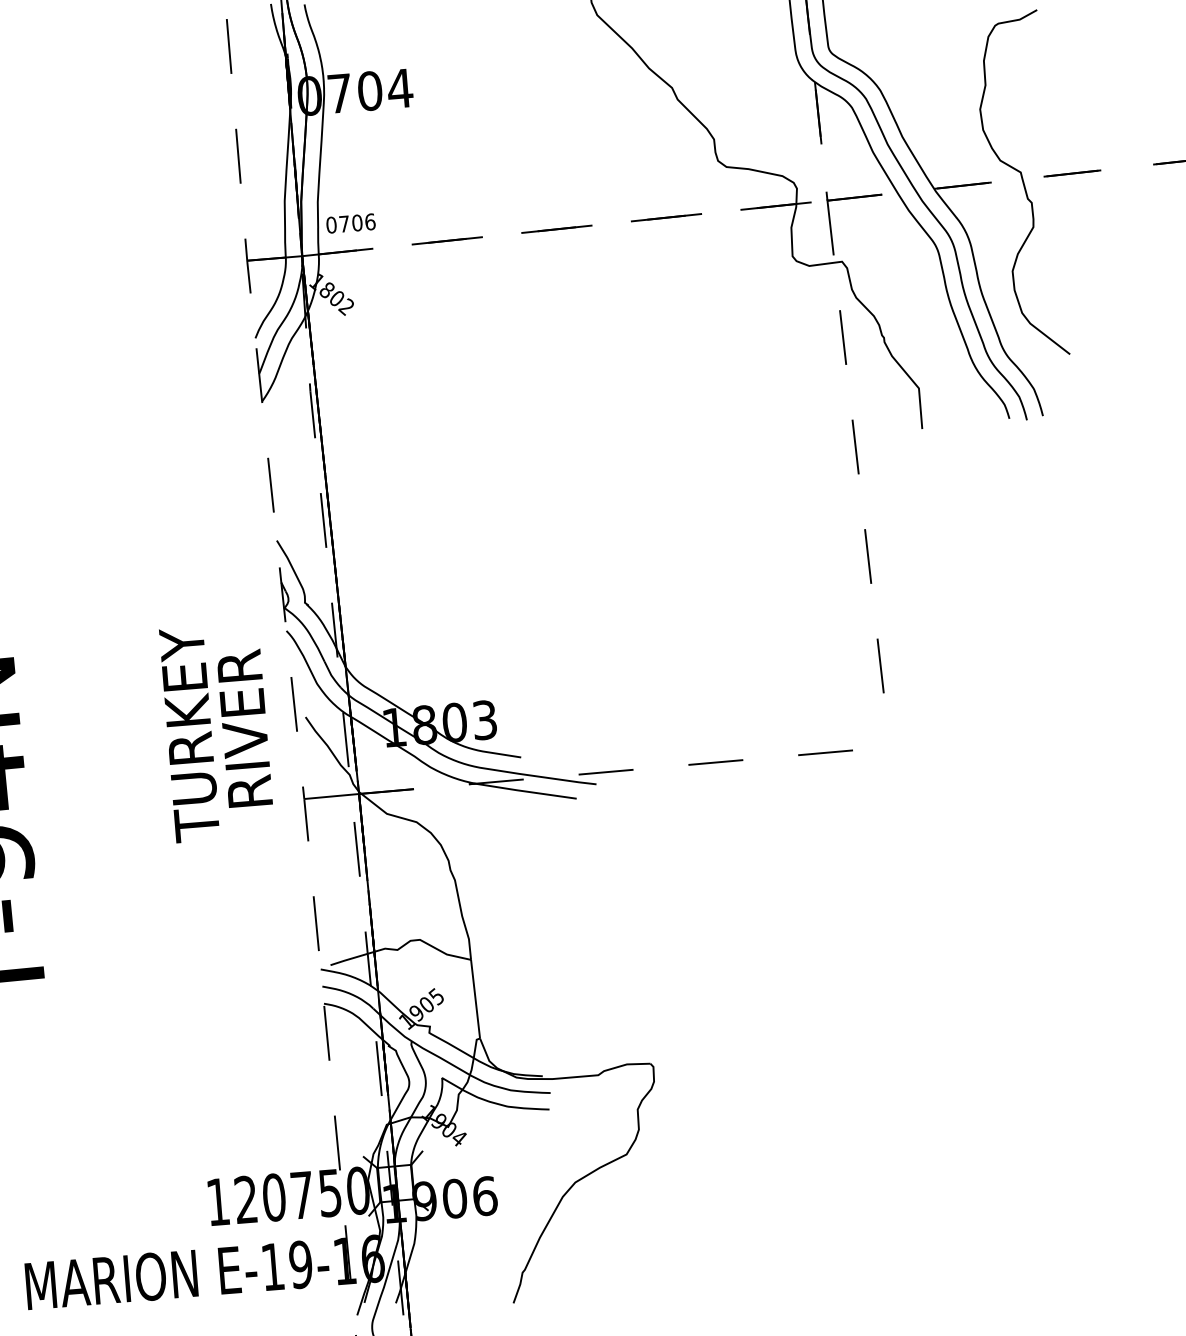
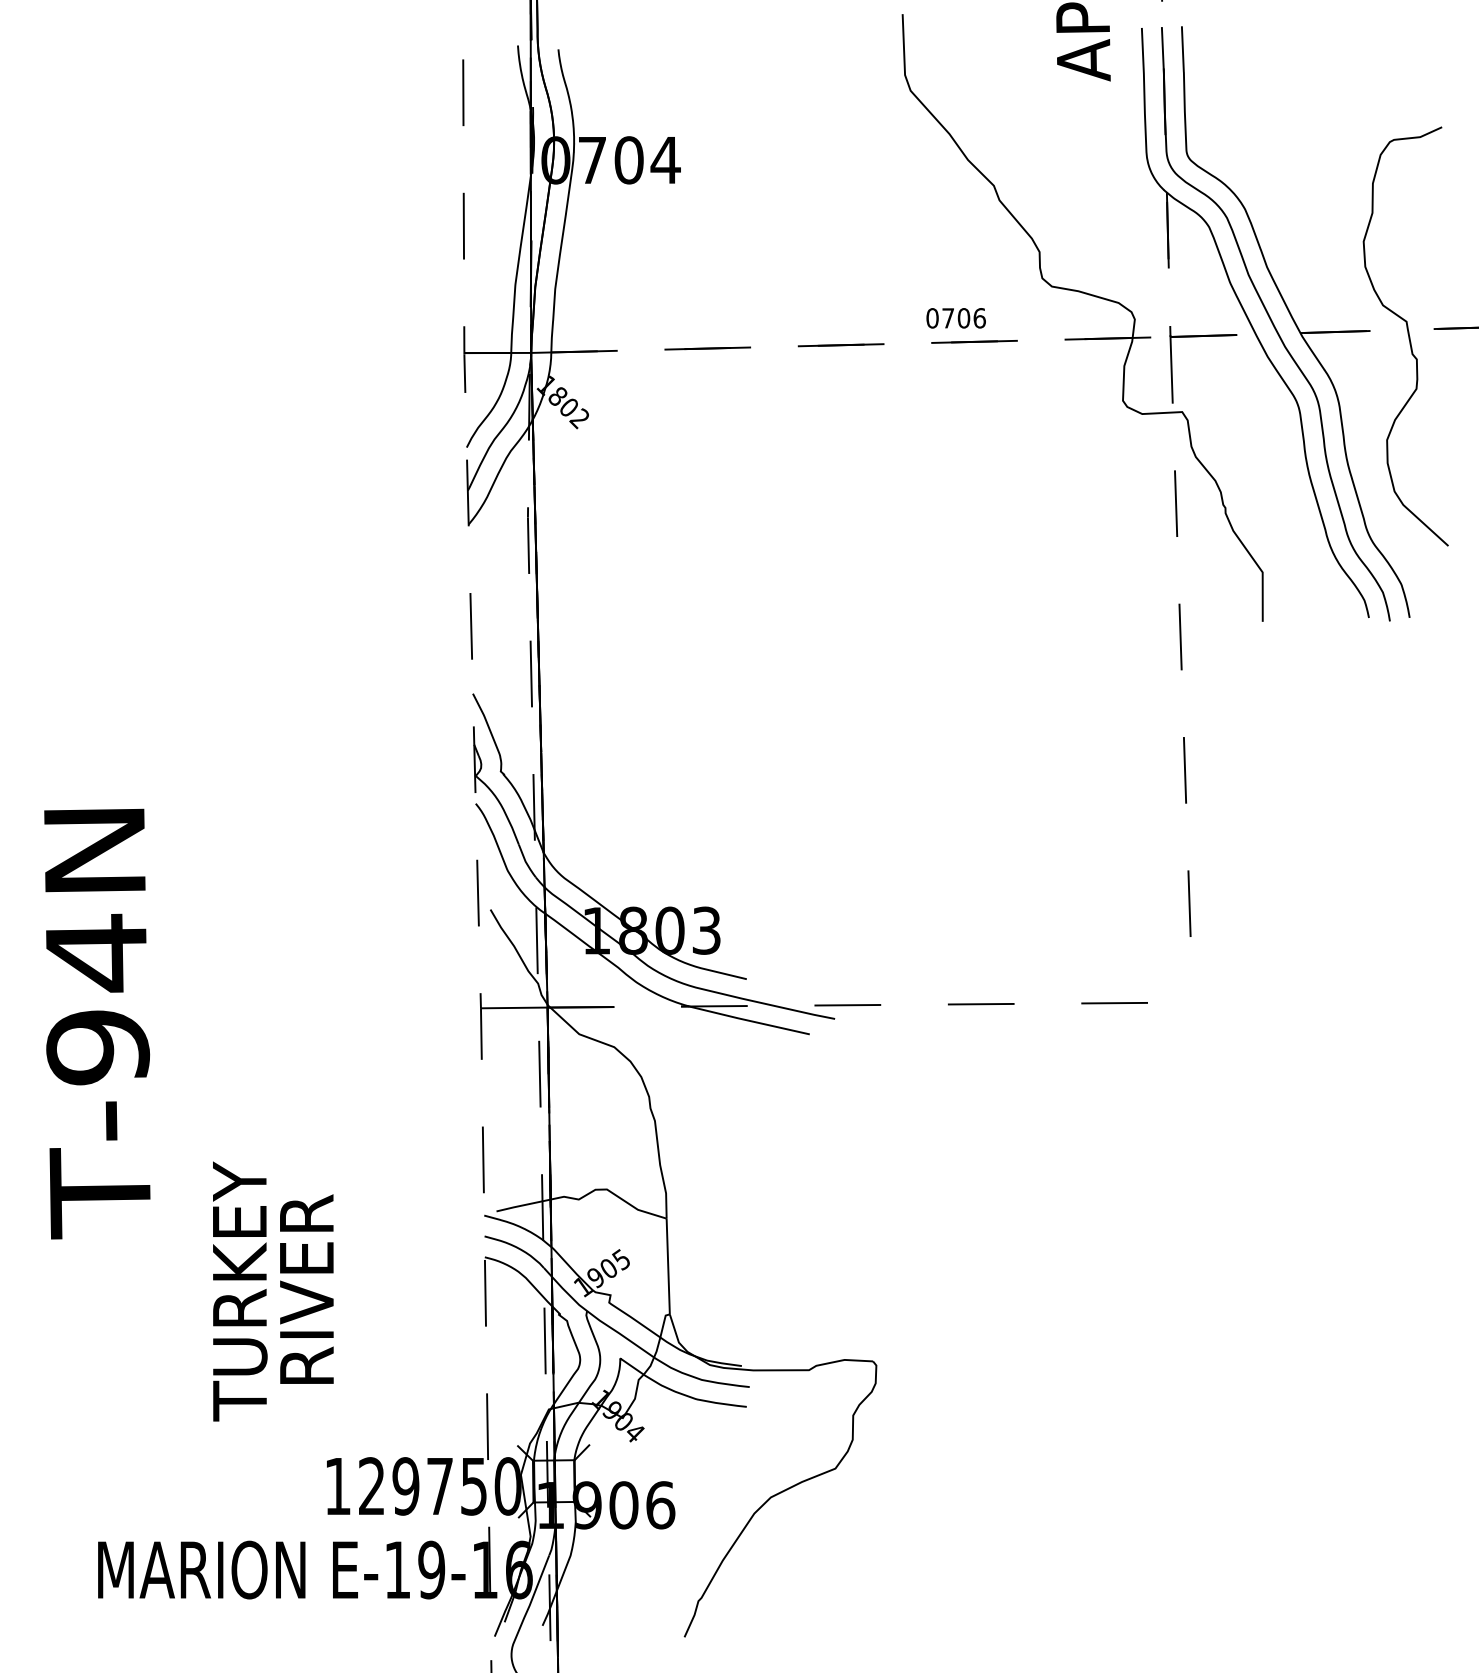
text: (350, 223) -> (955, 318), moved
text: (217, 732) -> (273, 1291), moved
text: (273, 1197) -> (405, 1486), 120750 -> 129750

